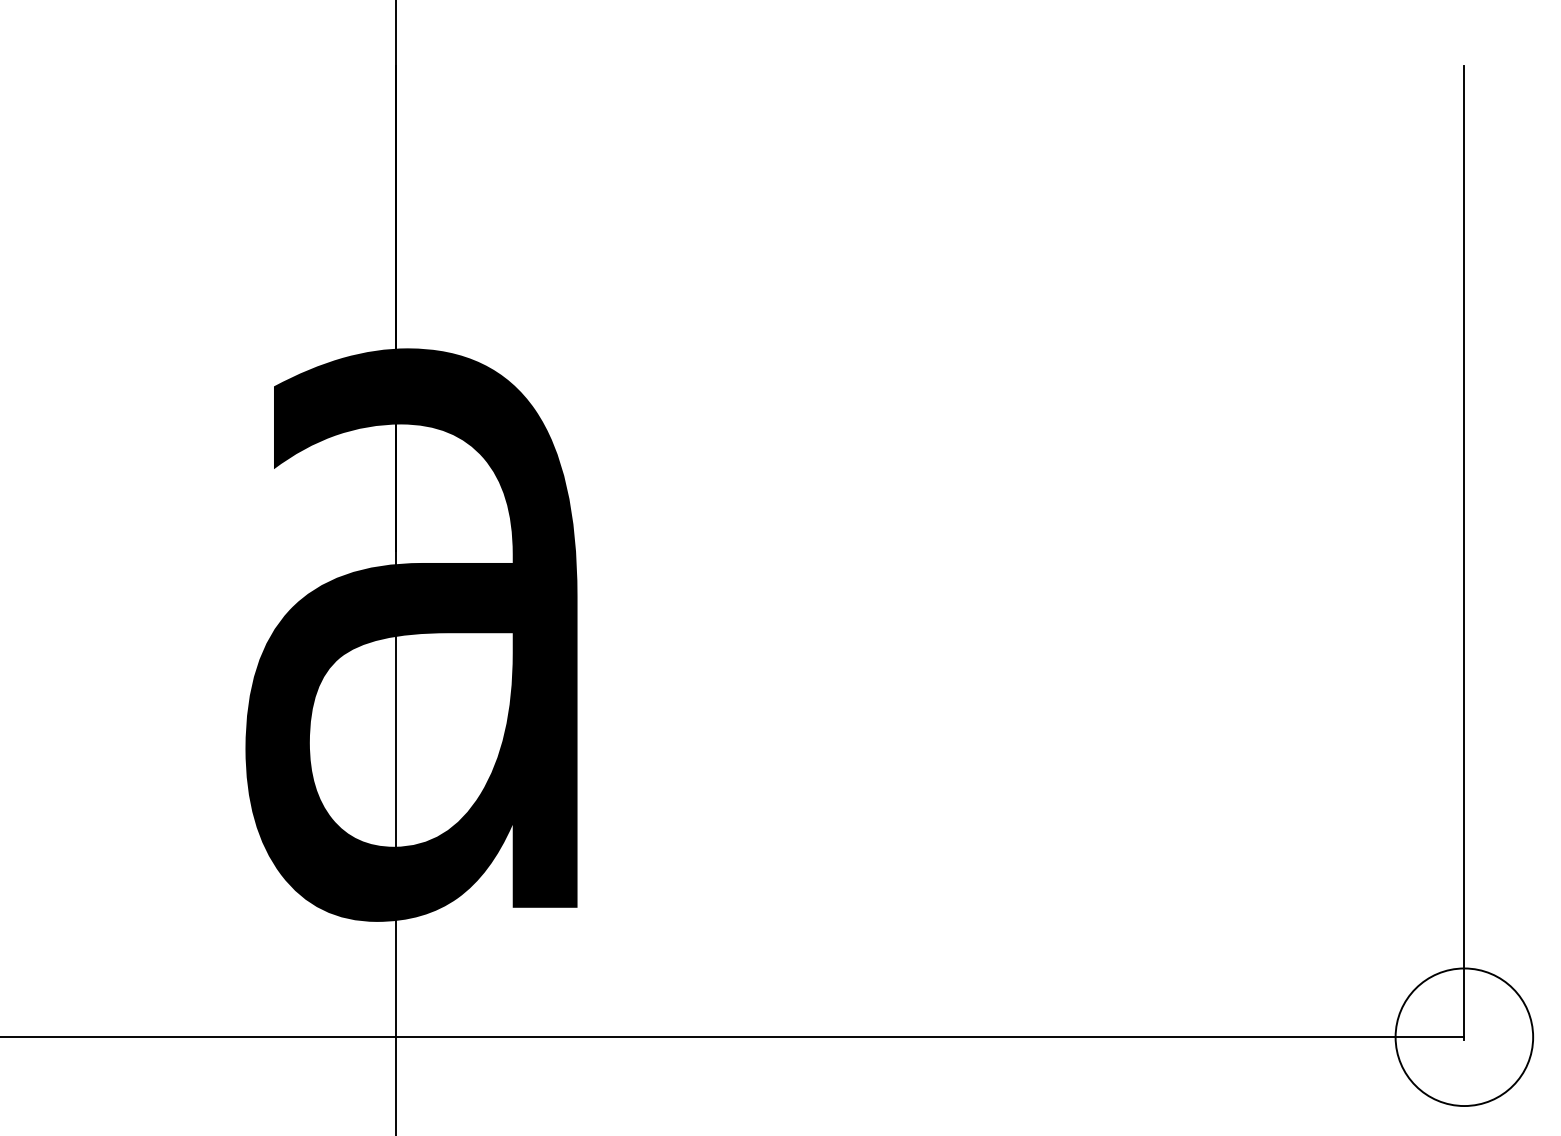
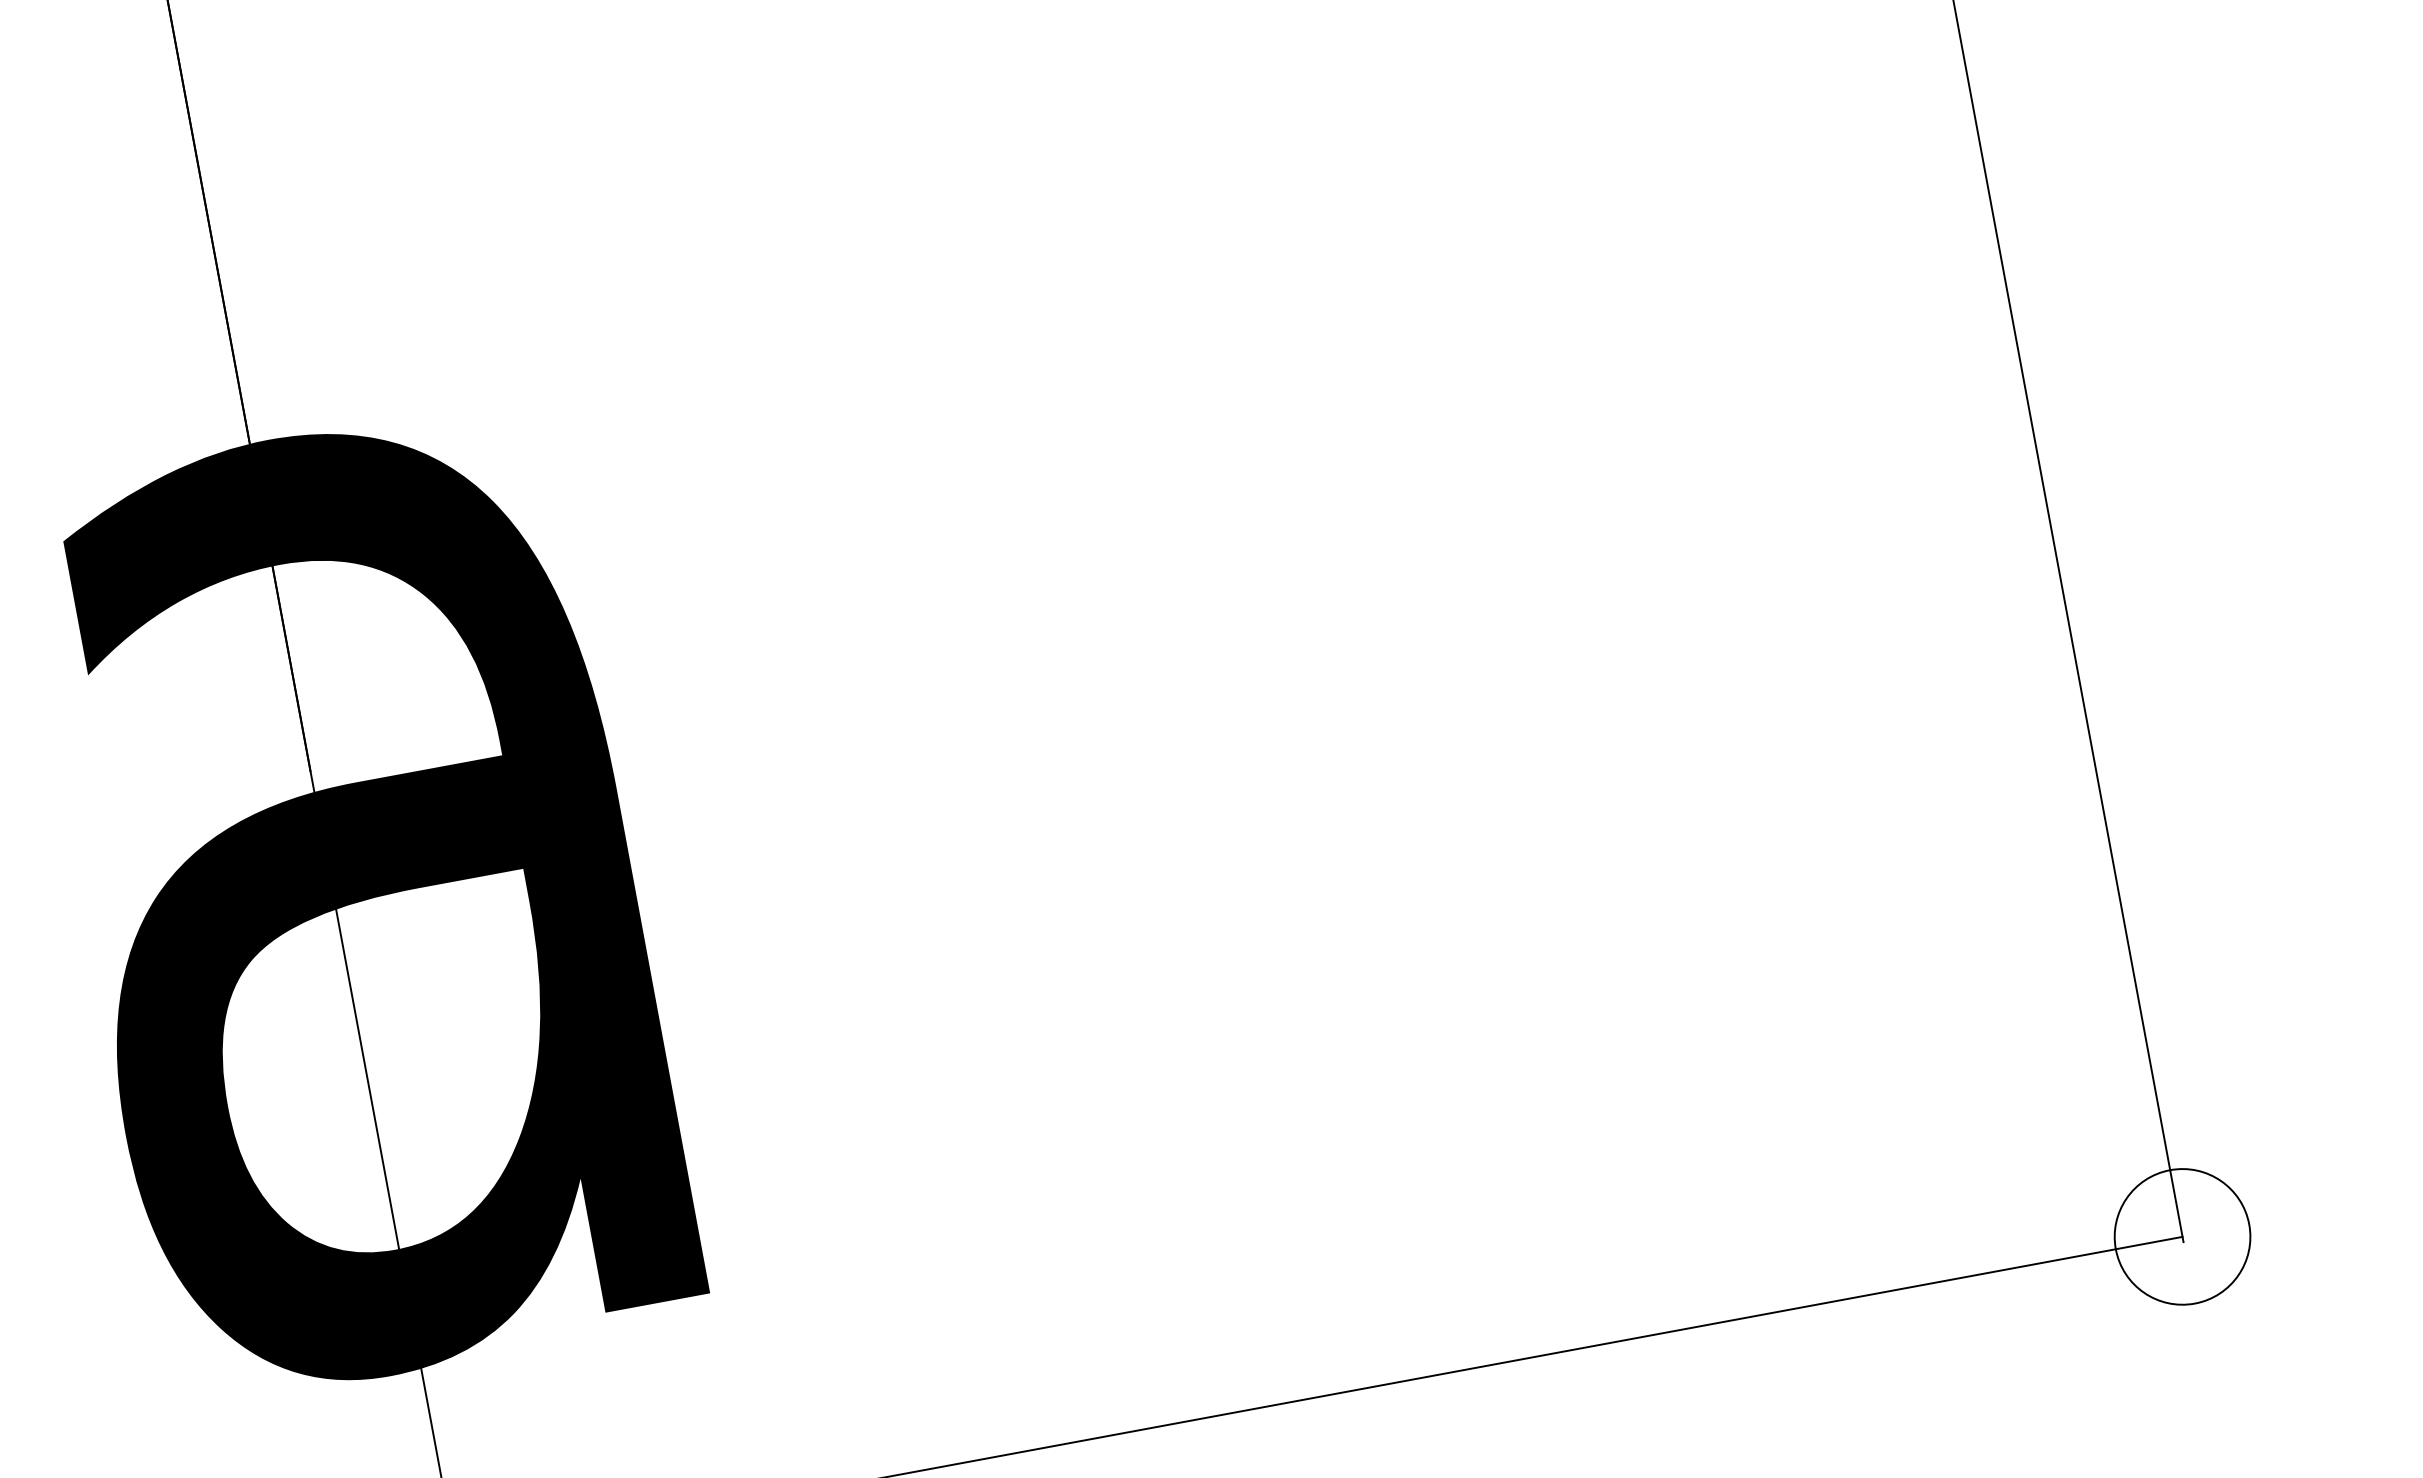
circle: (1464, 1037) -> (2182, 1237), size x0.6

